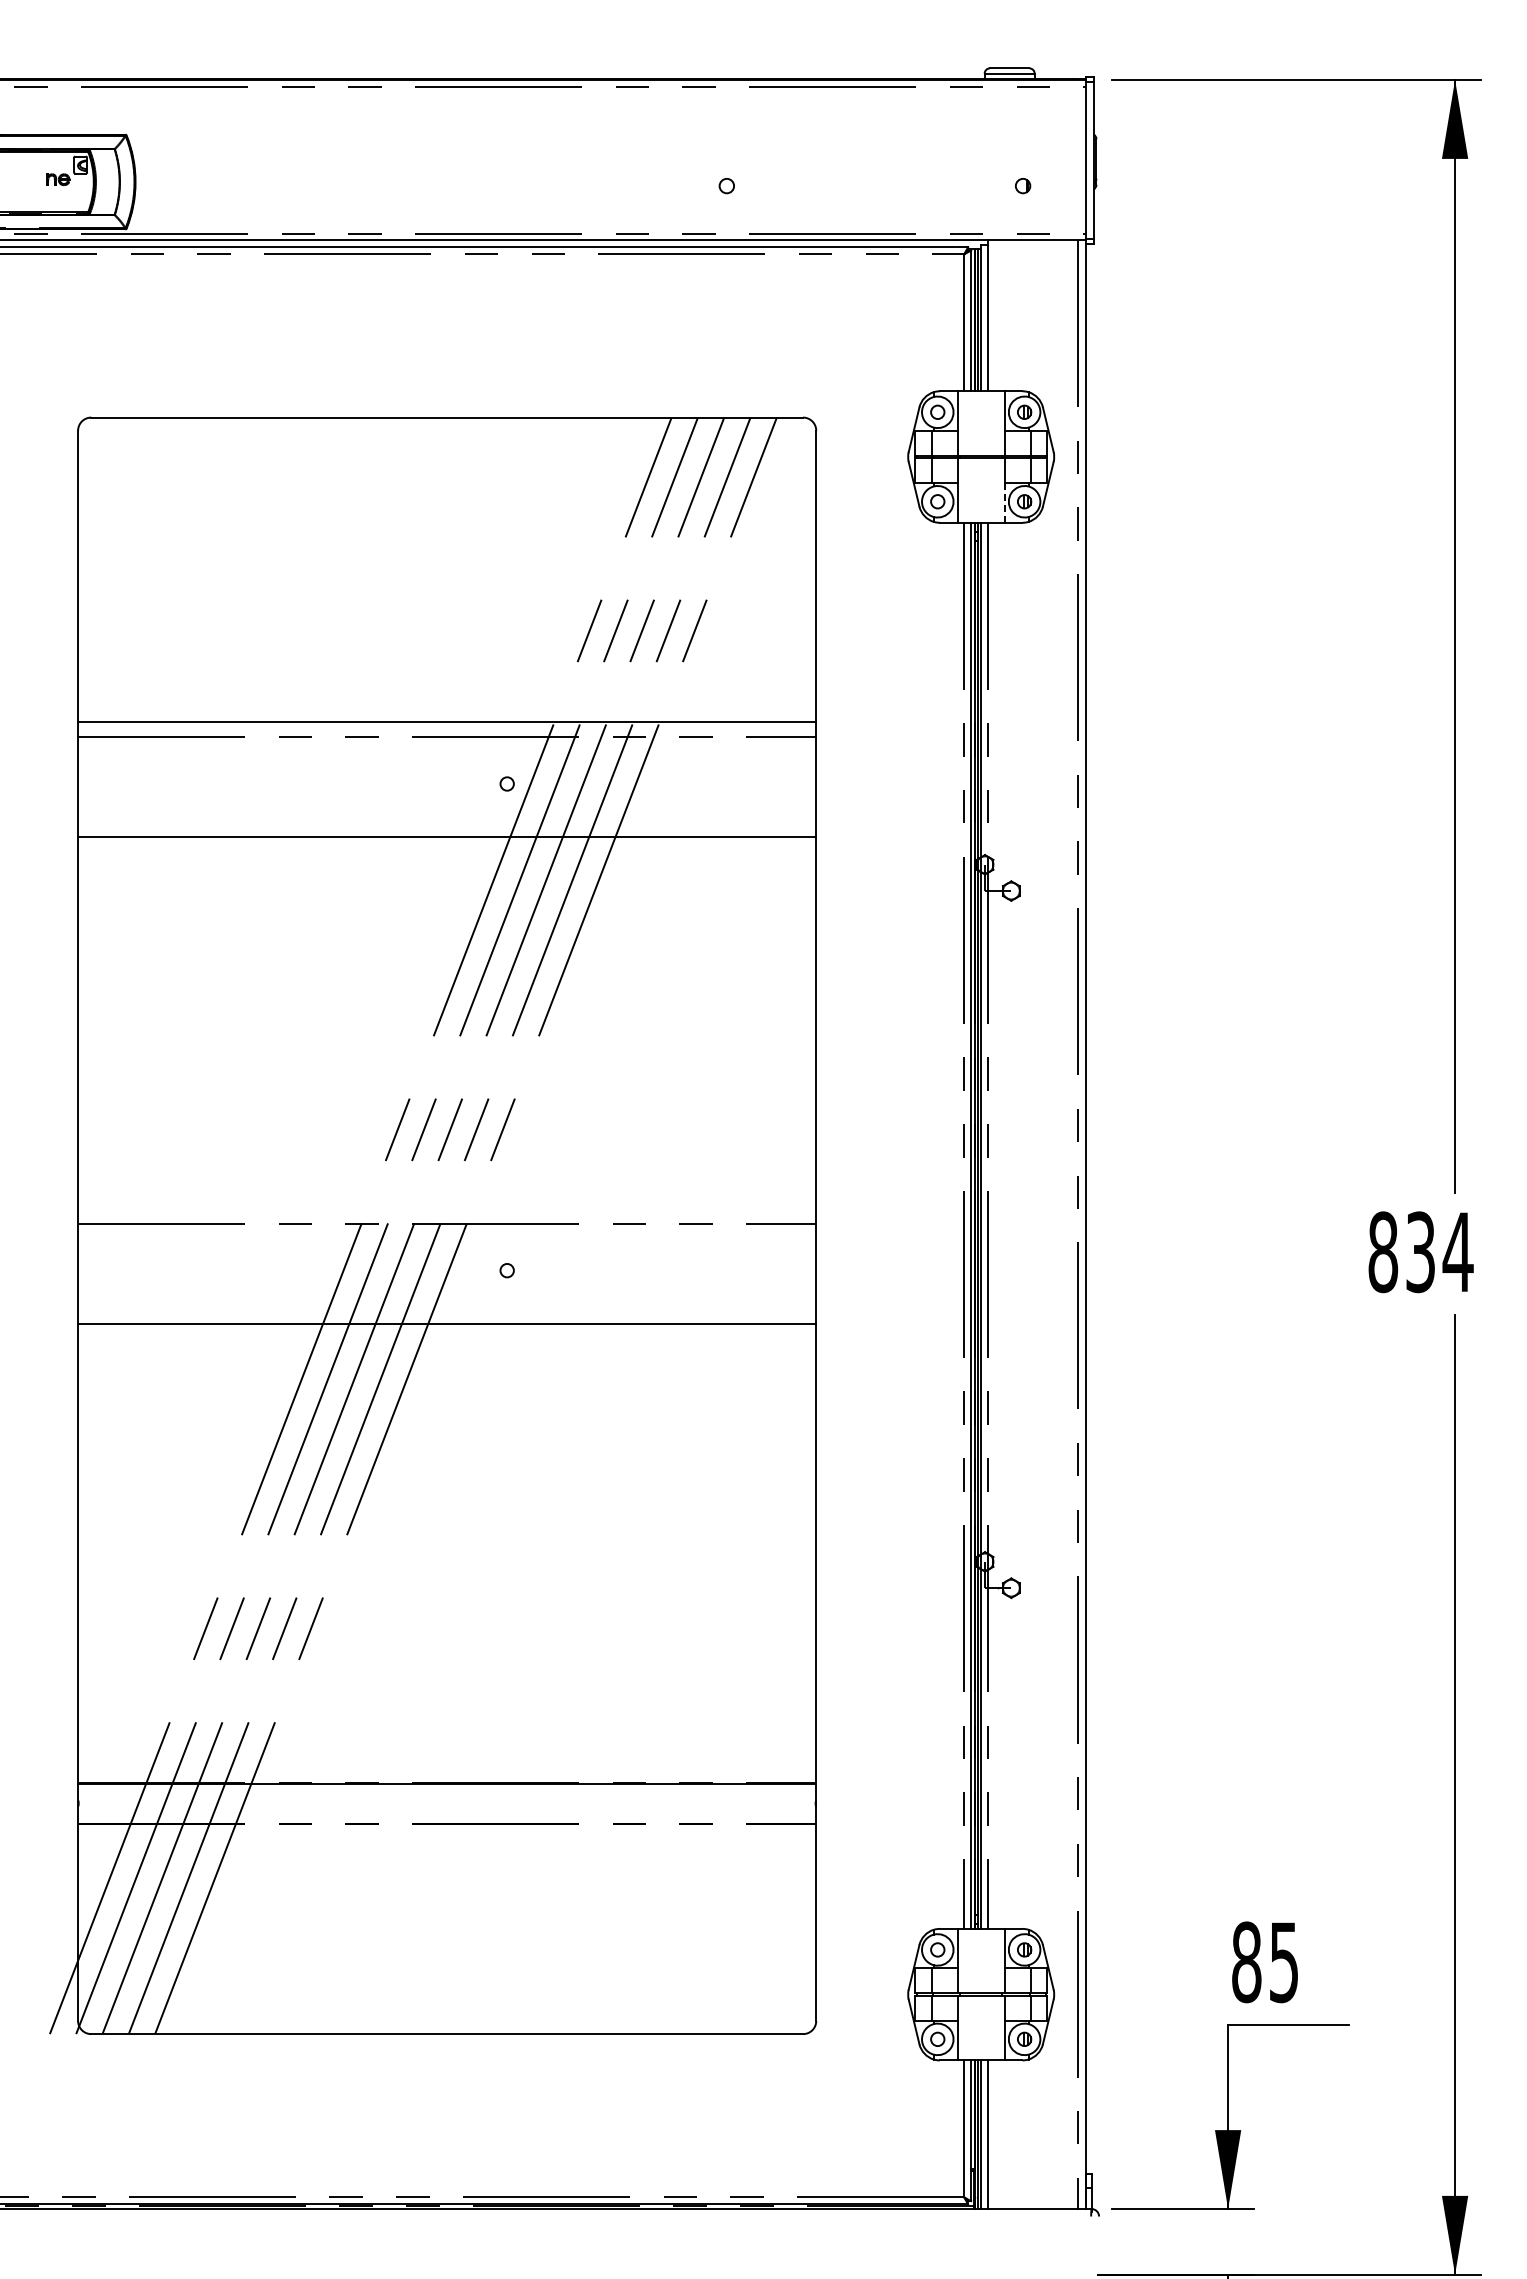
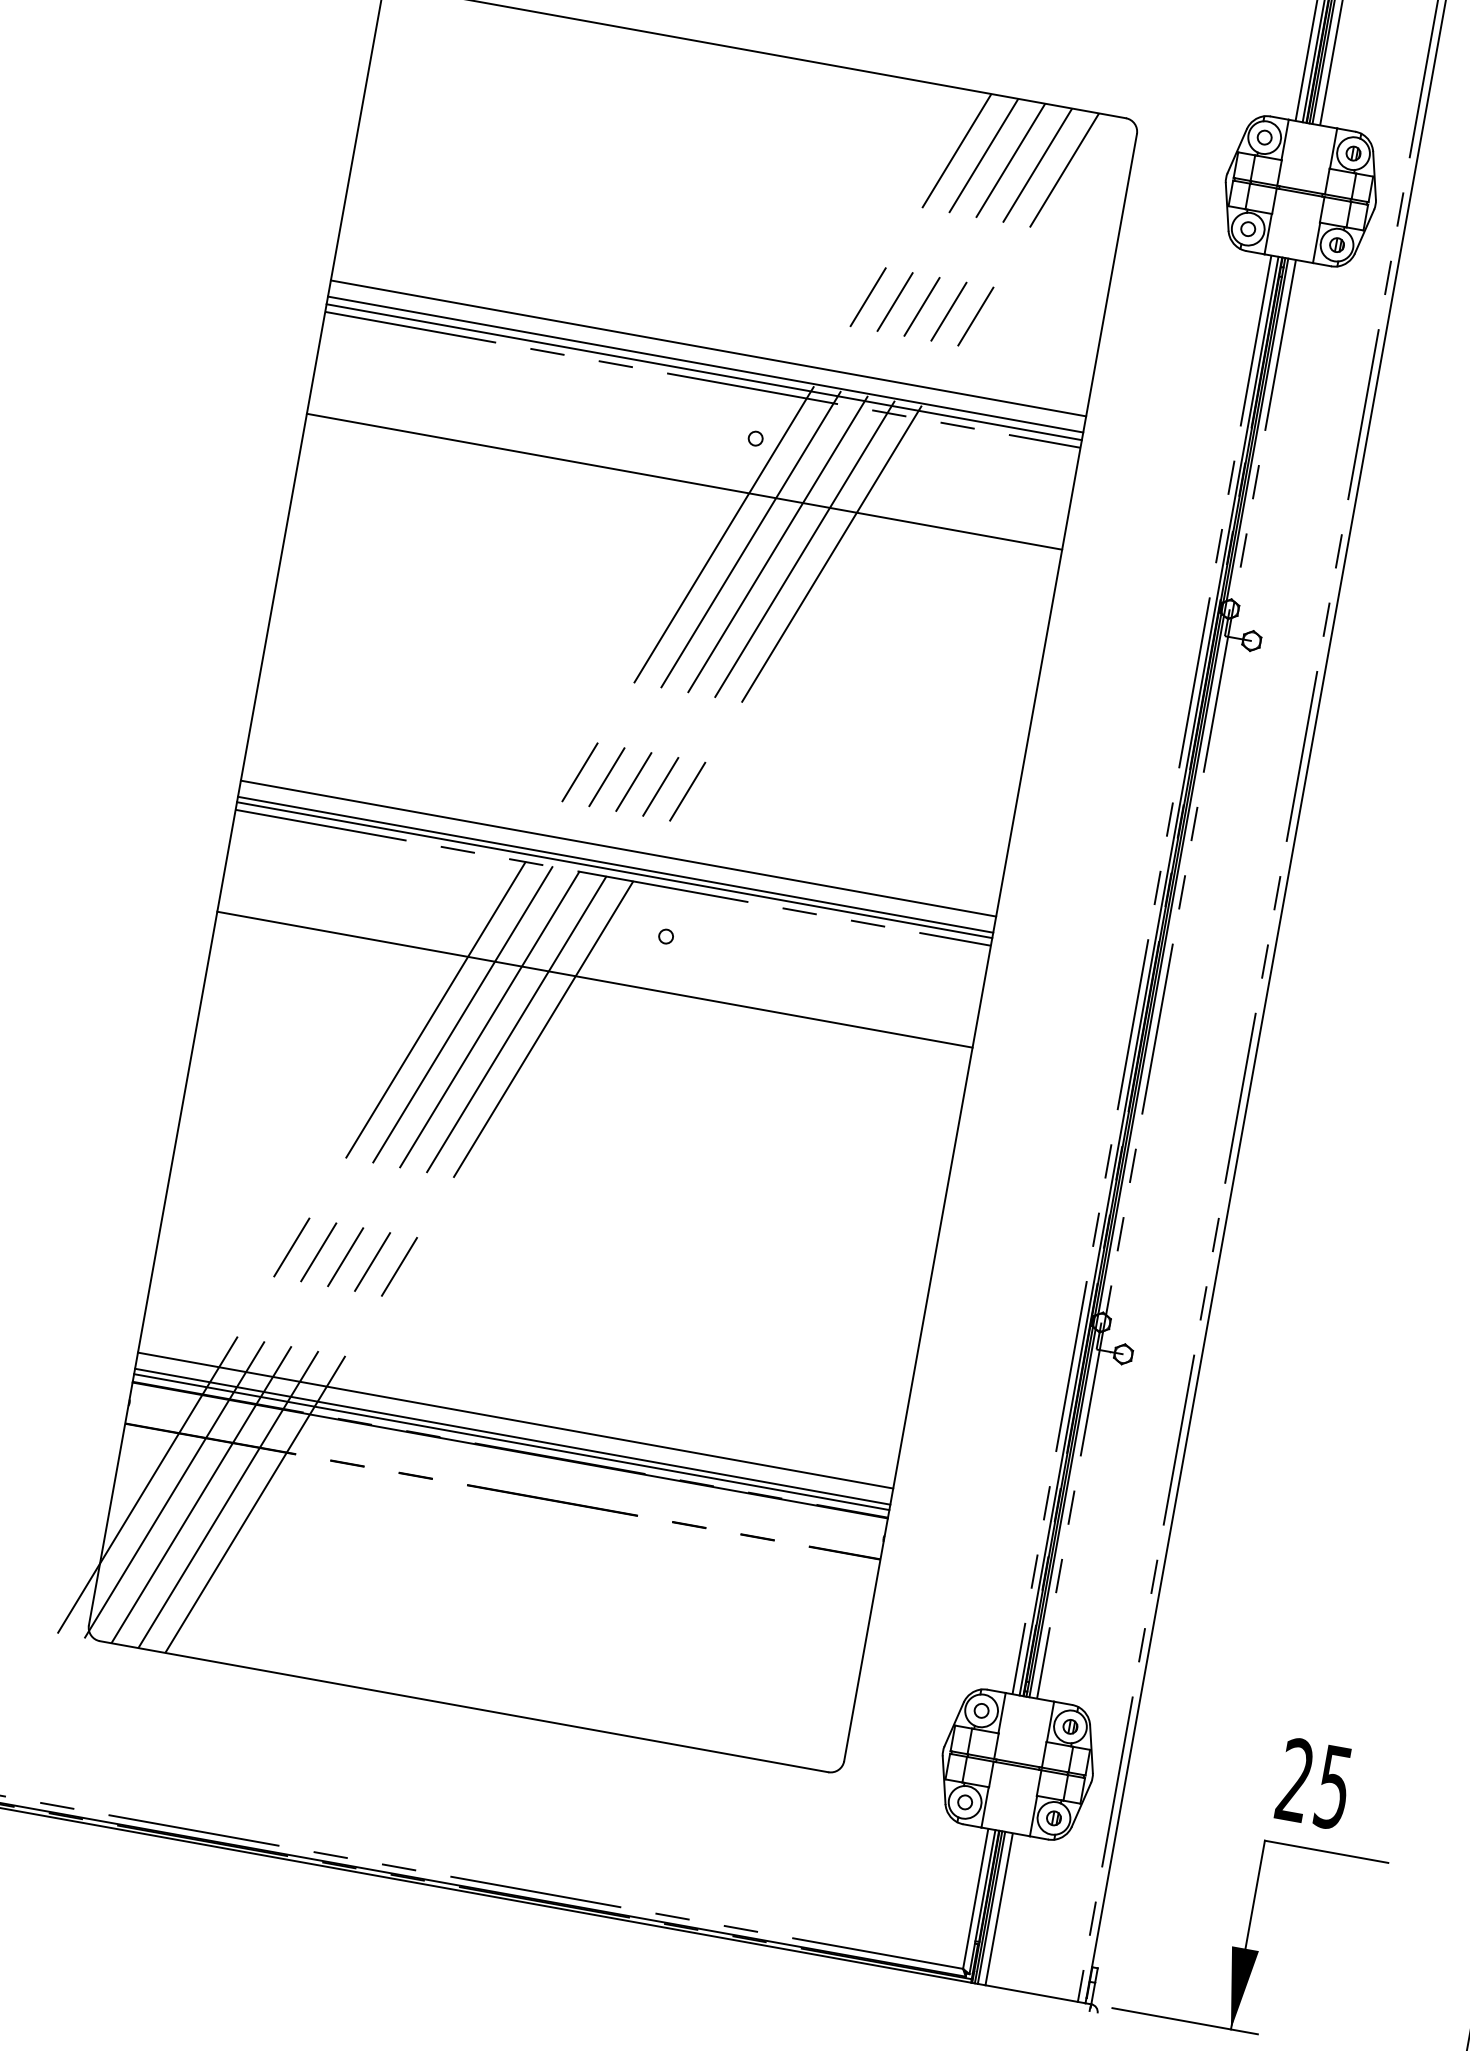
line: (1004, 503) -> (1316, 243), dashed -> solid
line: (447, 706) -> (708, 348), added
line: (447, 729) -> (704, 371), added
line: (447, 1195) -> (618, 848), added
line: (447, 1211) -> (615, 865), added
line: (447, 1216) -> (614, 870), added
line: (447, 1754) -> (515, 1420), added
line: (447, 1770) -> (513, 1437), added
line: (447, 1775) -> (512, 1442), added
text: (1246, 1962) -> (1295, 1780), 85 -> 25

